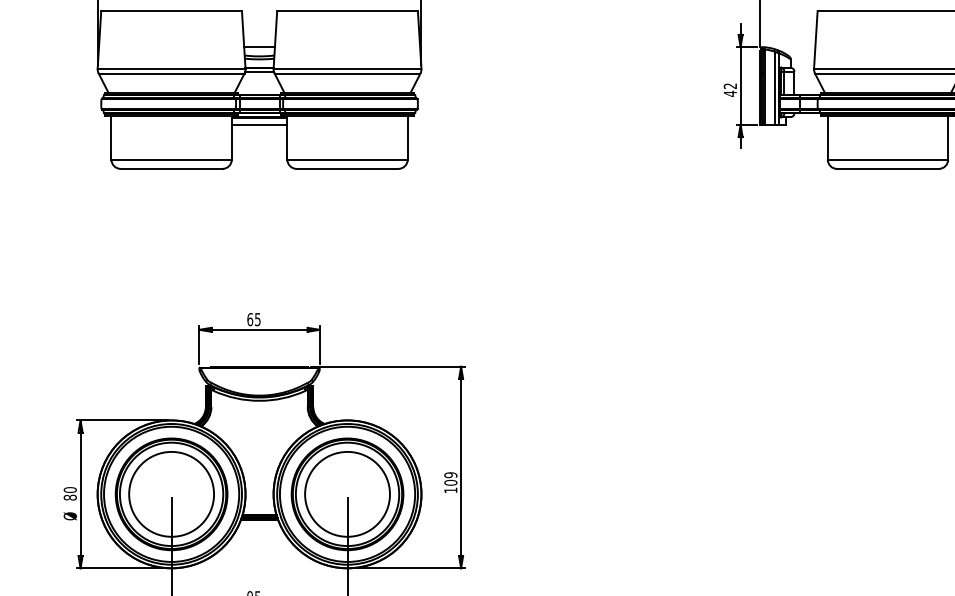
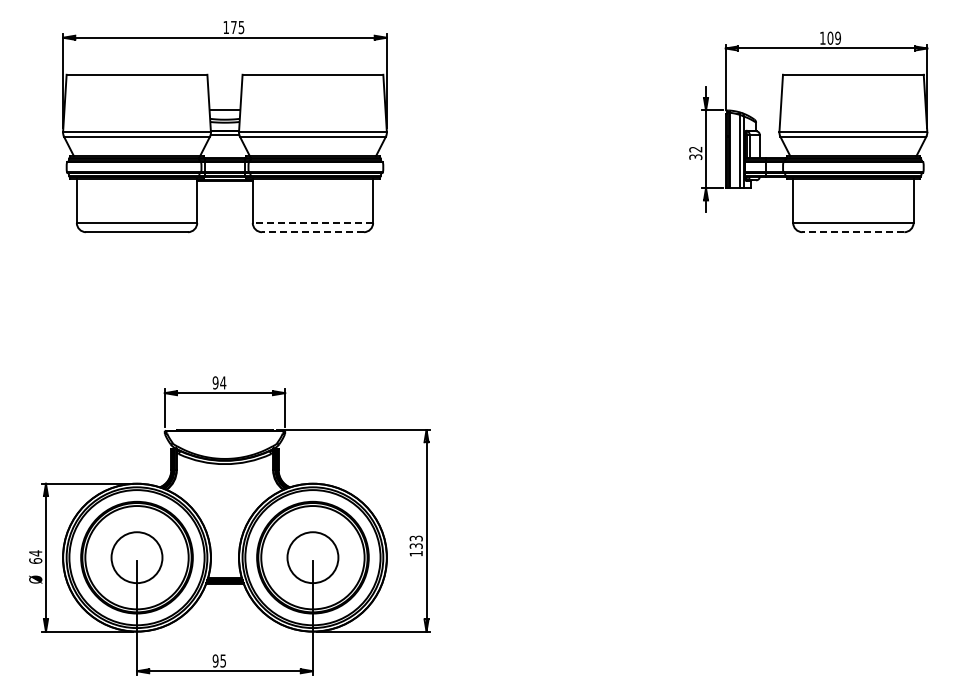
text: (730, 94) -> (695, 157), 42 -> 32
line: (259, 125) -> (224, 188), removed
line: (347, 159) -> (312, 222), solid -> dashed
line: (347, 169) -> (312, 232), solid -> dashed
line: (888, 169) -> (853, 232), solid -> dashed
text: (254, 319) -> (219, 382), 65 -> 94
text: (450, 479) -> (415, 542), 109 -> 133
text: (70, 493) -> (35, 556), 80 -> 64
circle: (171, 494) -> (136, 557), size x0.6
circle: (347, 494) -> (312, 557), size x0.6

